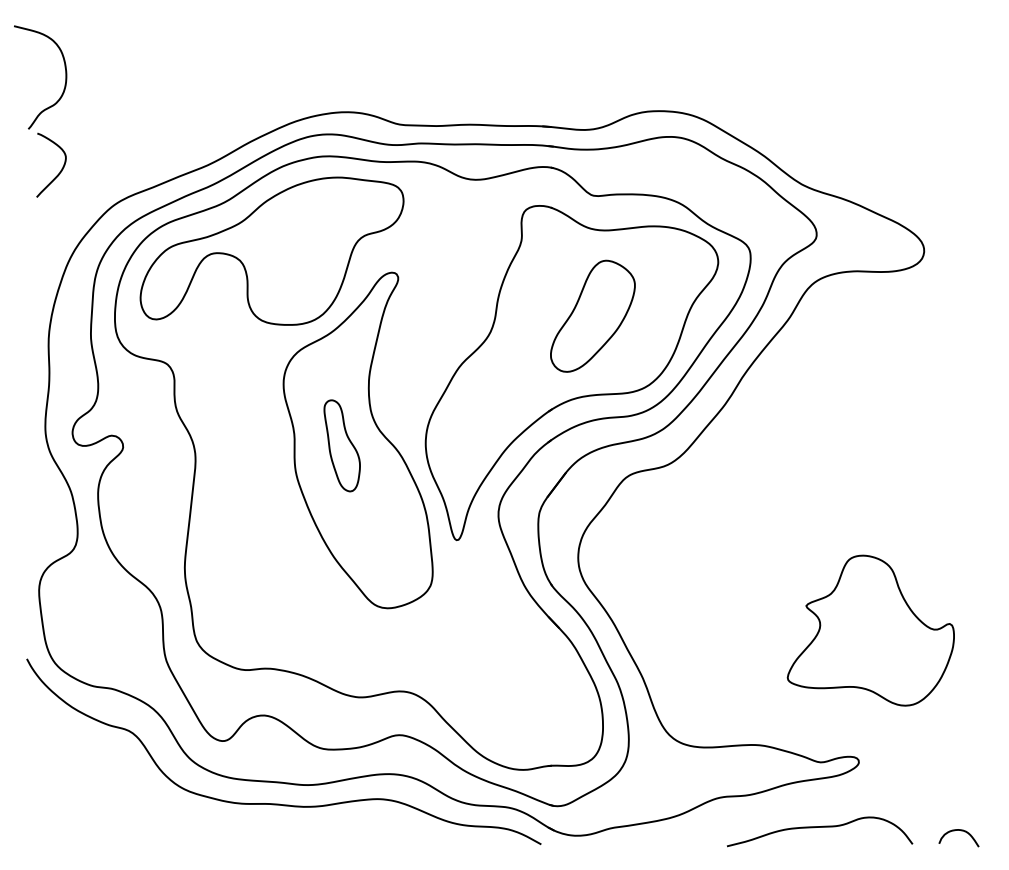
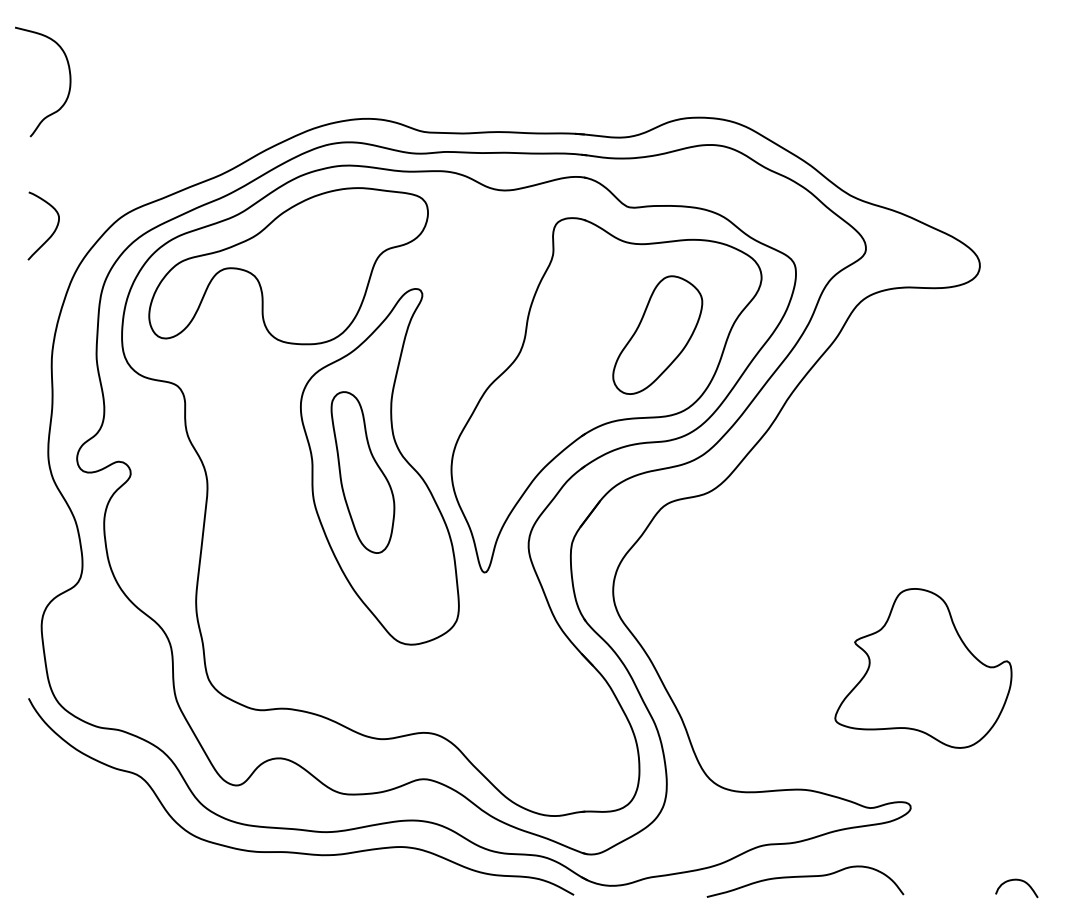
curve: (59, 171) -> (52, 232), moved
part: (592, 315) -> (657, 334), moved
part: (341, 445) -> (362, 472), size x1.67
curve: (820, 827) -> (805, 877), moved

